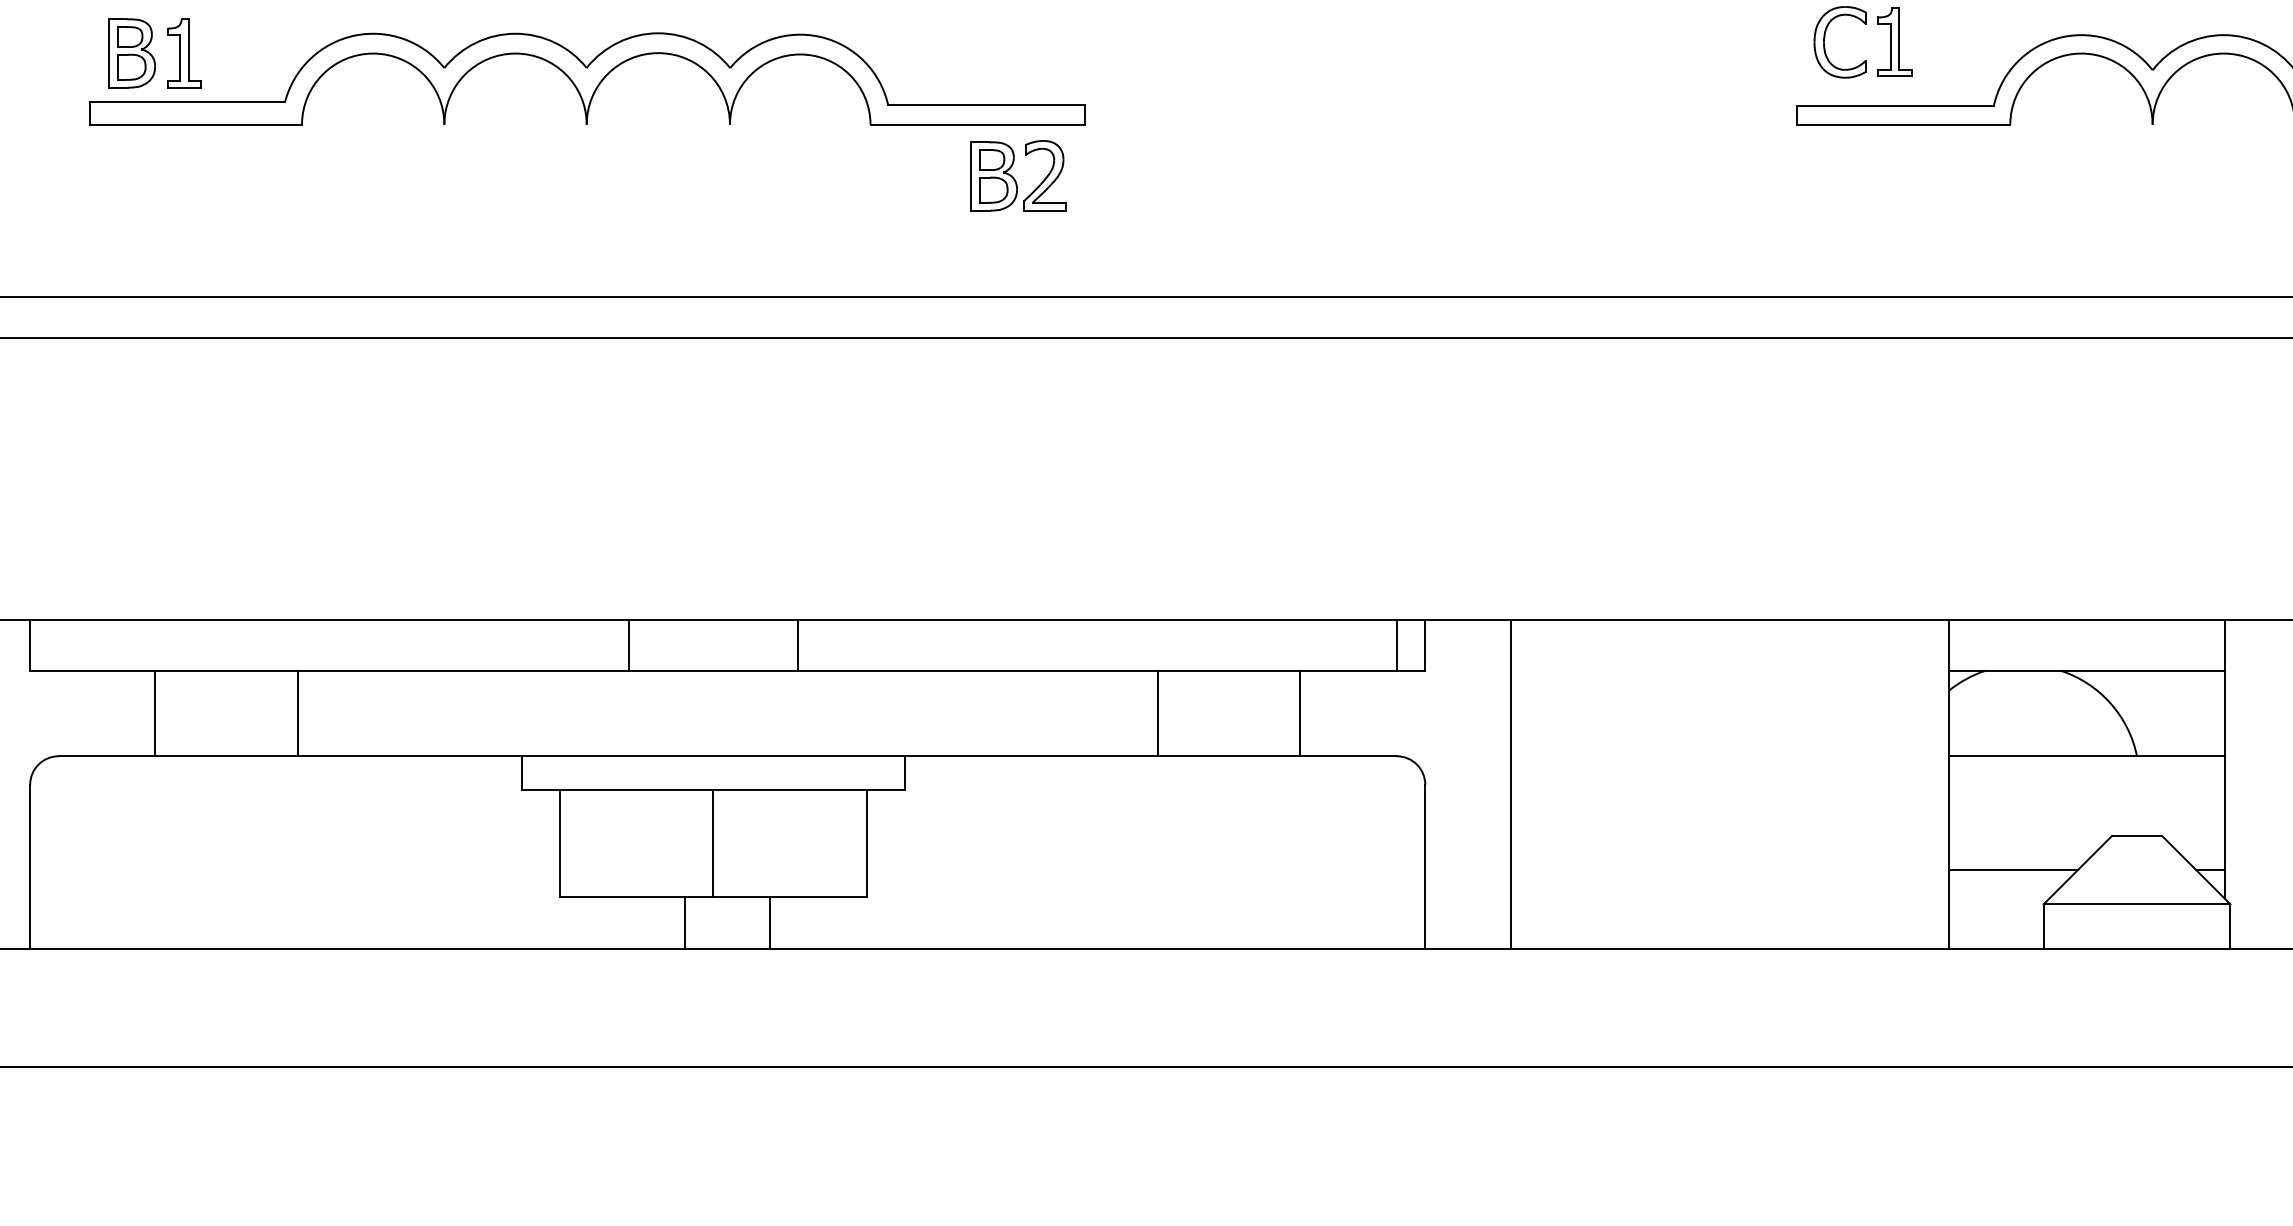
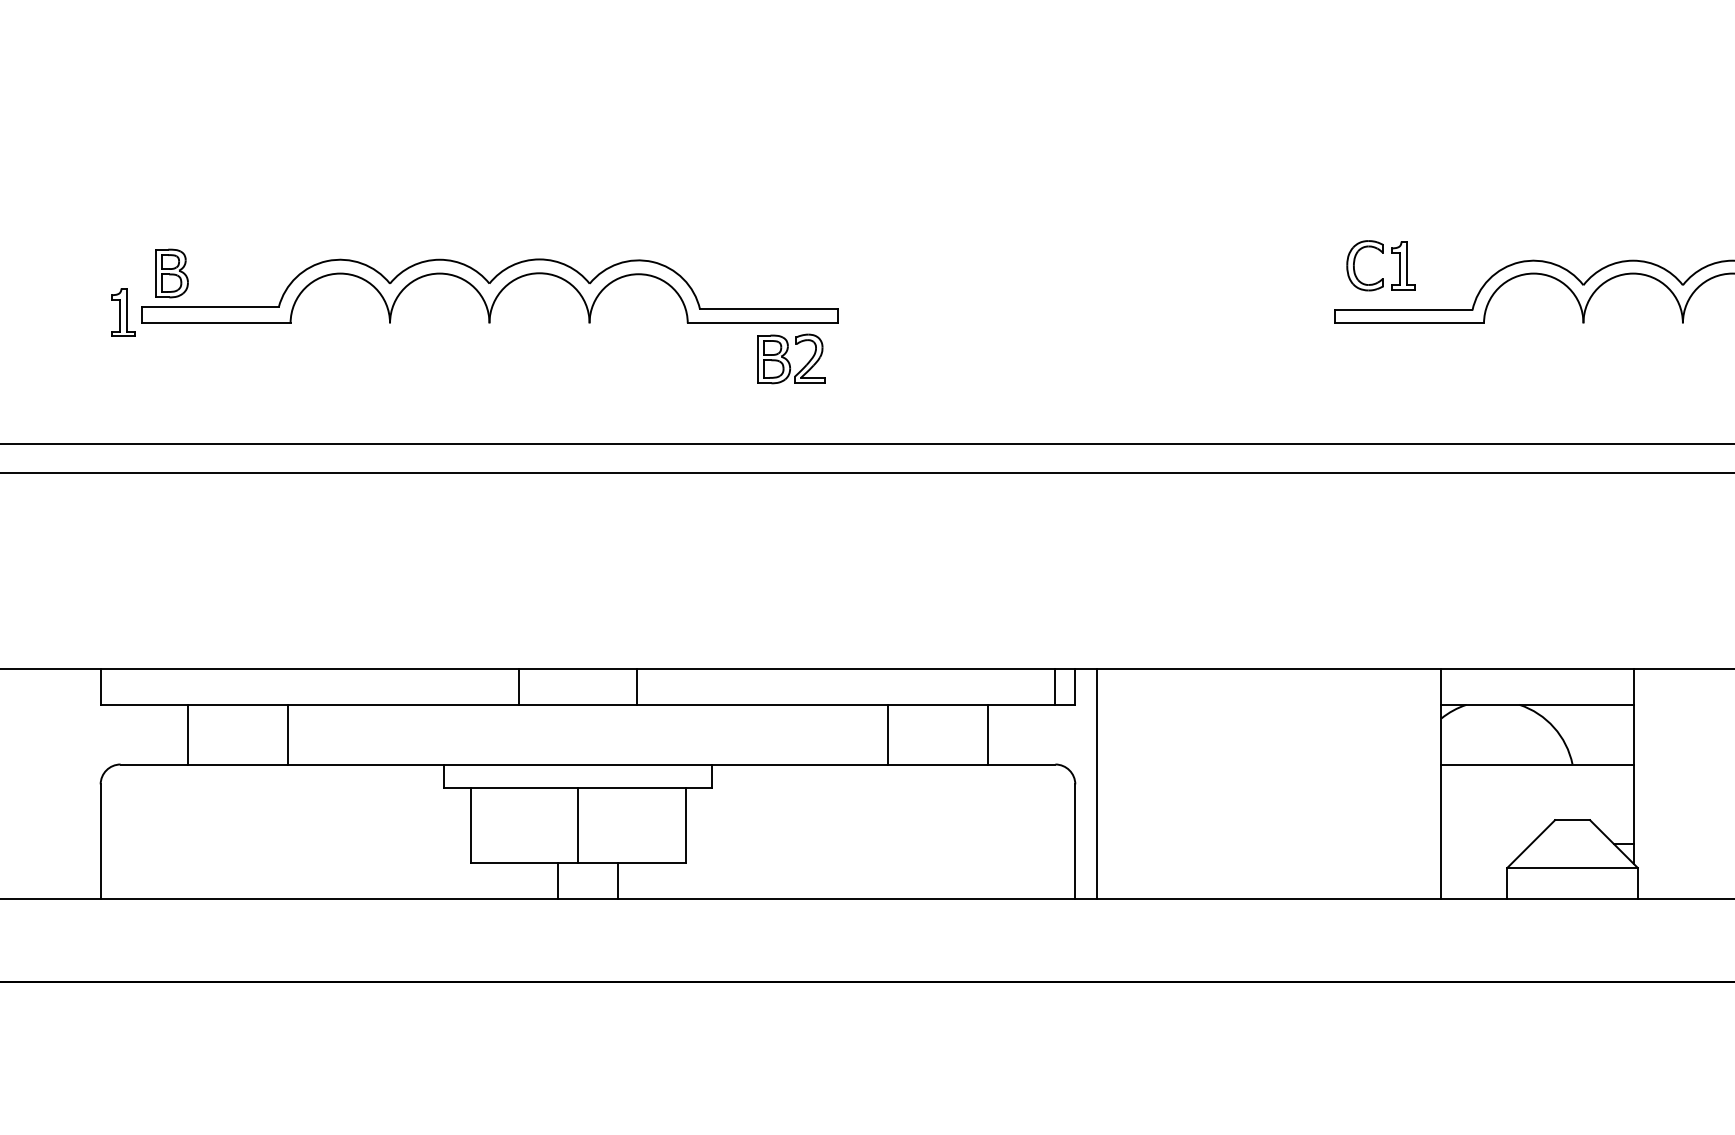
part: (184, 53) -> (123, 312), moved
line: (1509, 783) -> (1096, 783), moved
line: (2013, 870) -> (1486, 844), removed

